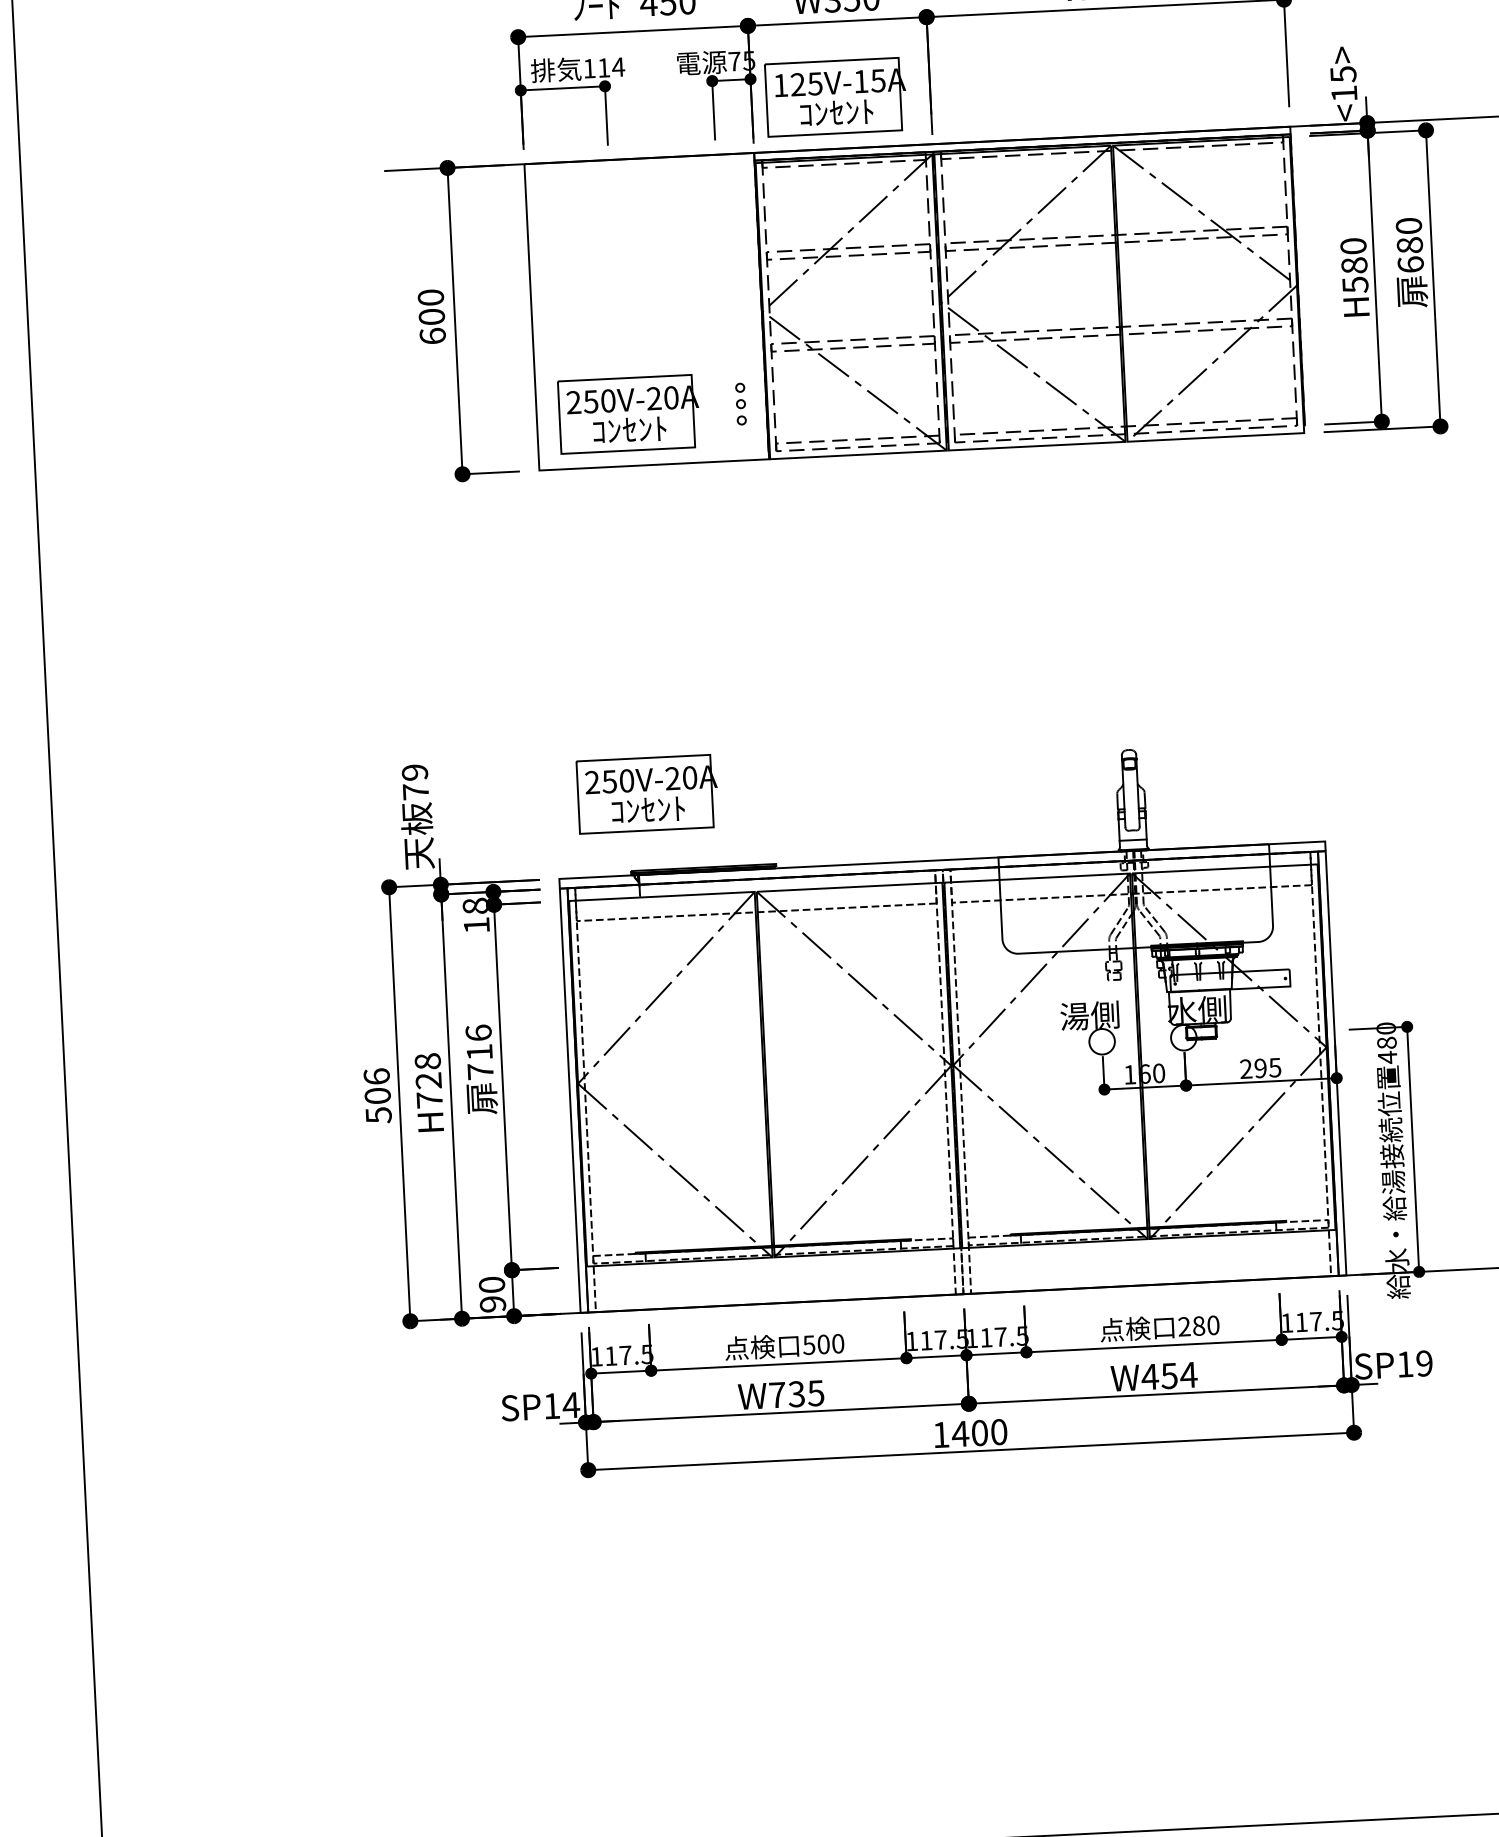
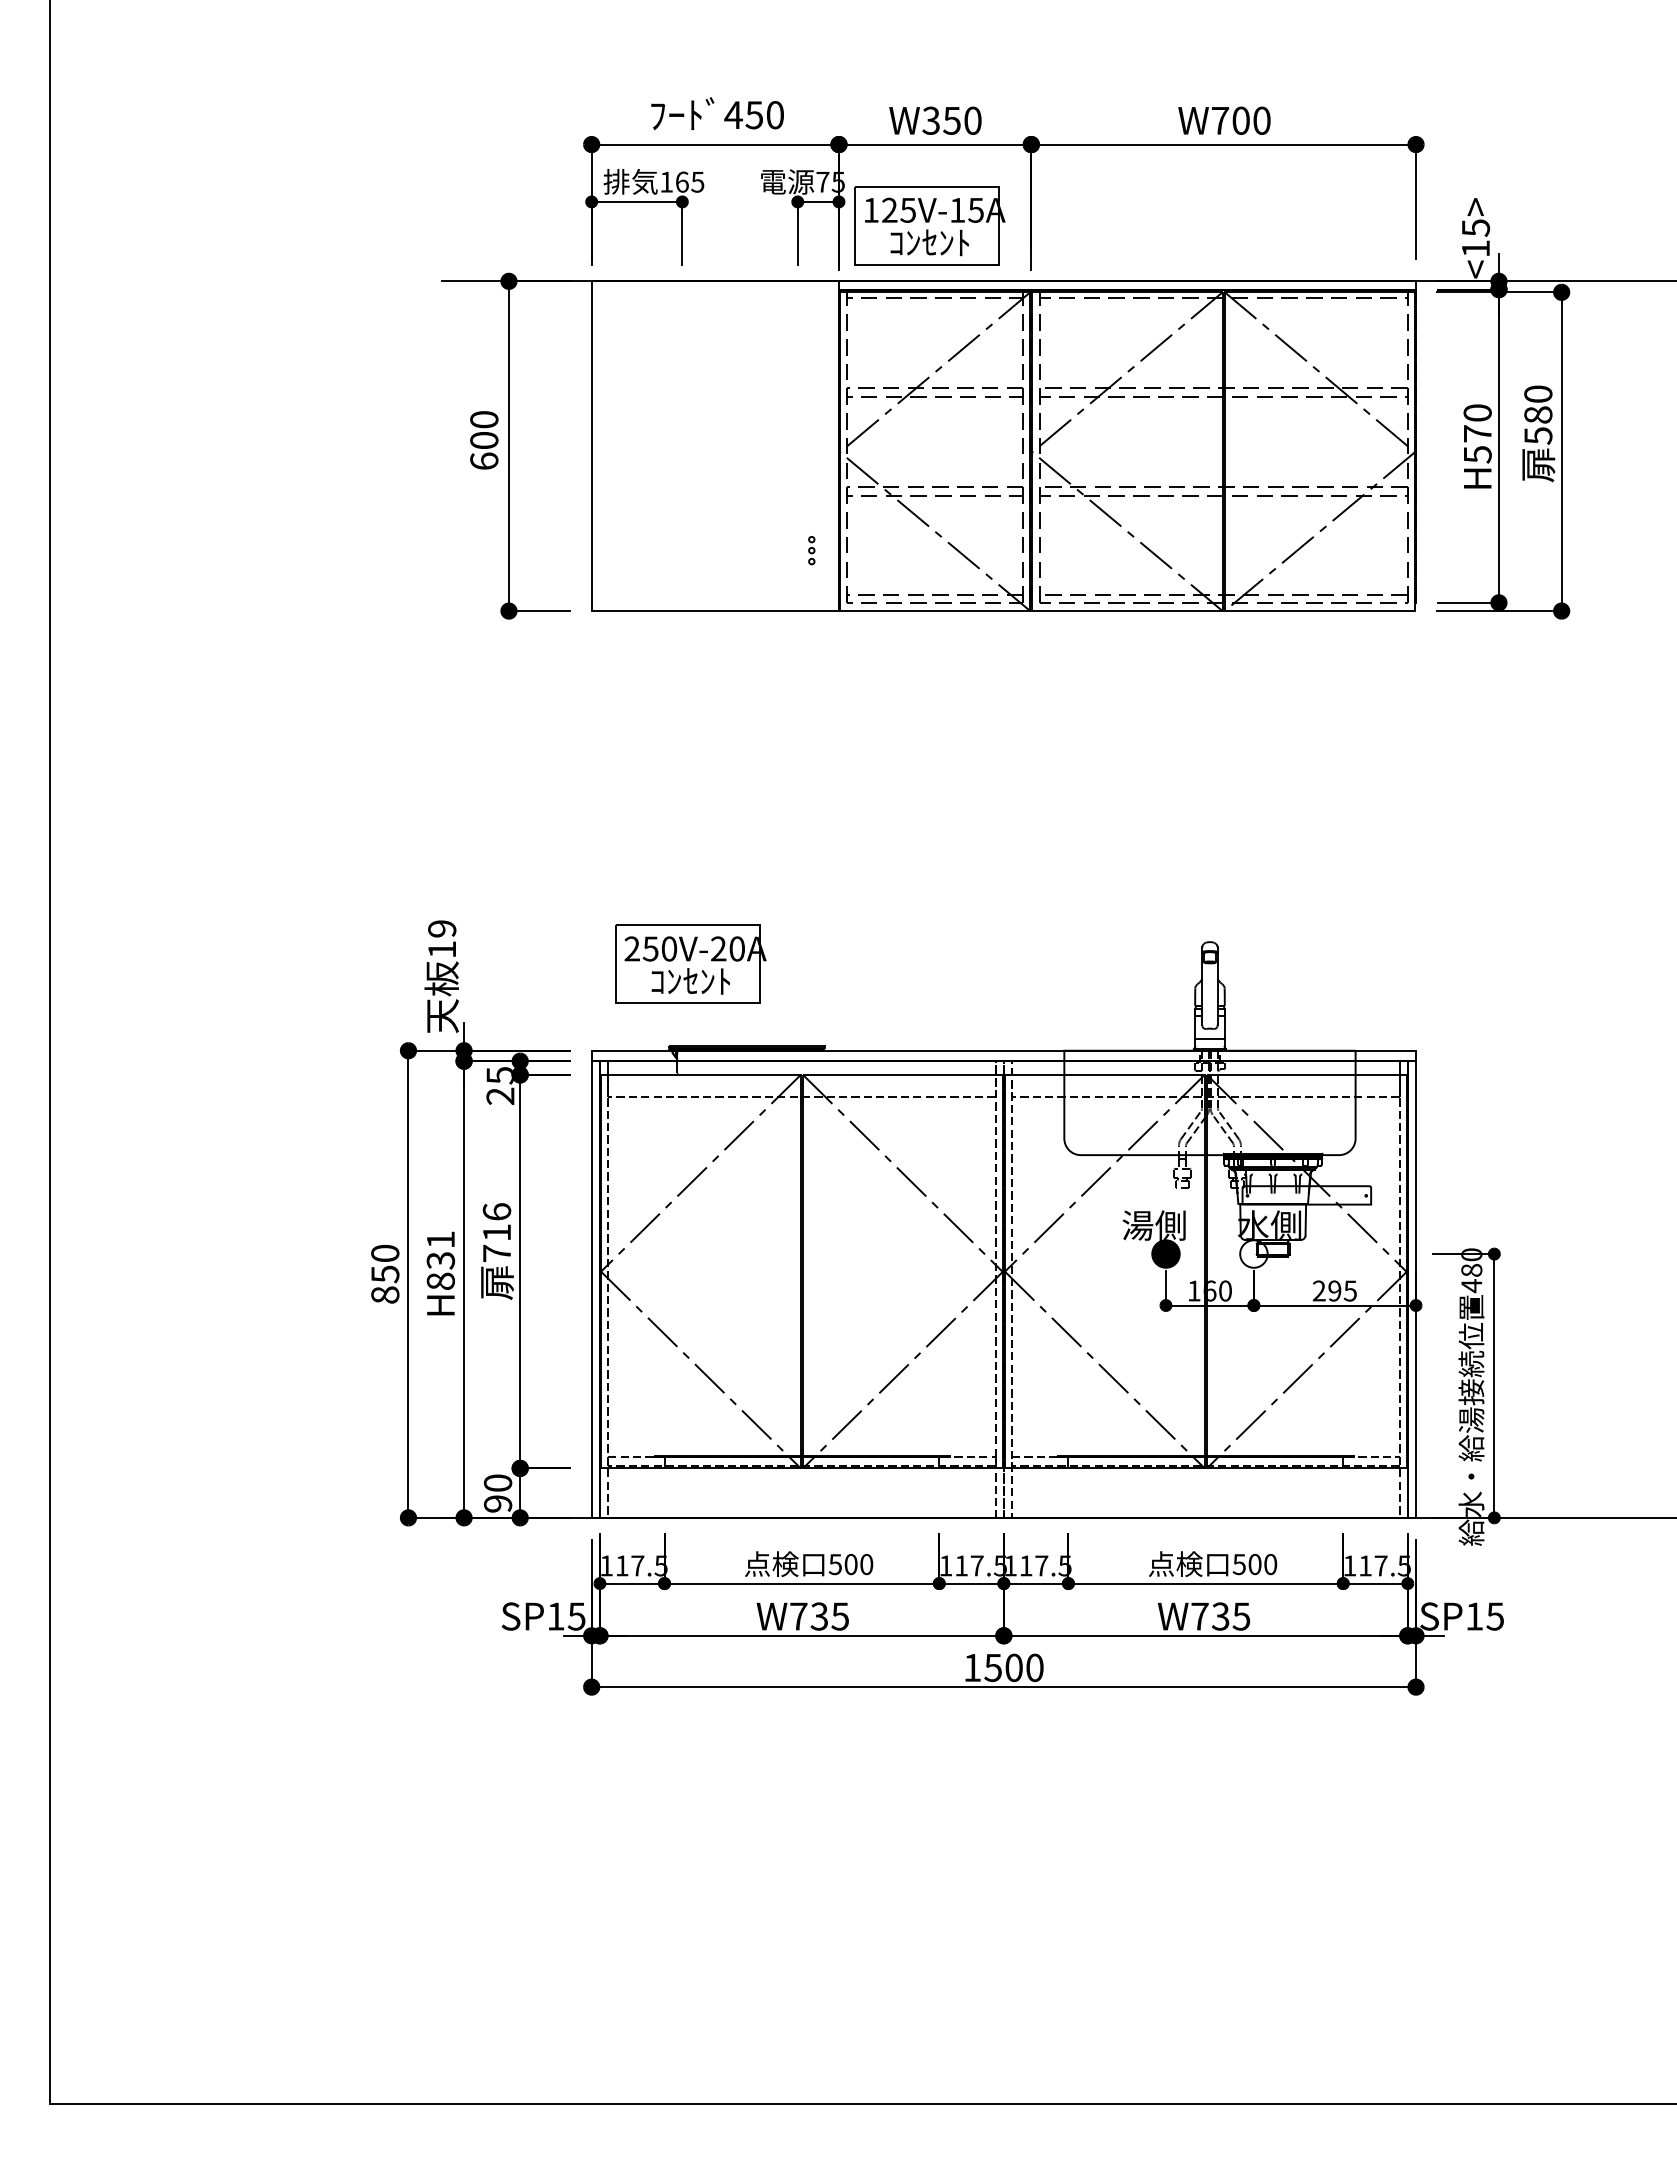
text: (611, 66) -> (690, 181), 114 -> 165
text: (1410, 264) -> (1538, 435), 680 -> 580
text: (1354, 265) -> (1477, 433), H580 -> H570
part: (740, 404) -> (811, 550), size x0.62
part: (628, 413) -> (690, 554), removed
text: (415, 791) -> (441, 949), 79 -> 19
text: (476, 915) -> (500, 1085), 18 -> 25
fill: (1101, 1041) -> (1165, 1253), added
text: (428, 1080) -> (440, 1260), H728 -> H831
text: (377, 1096) -> (385, 1274), 506 -> 850
text: (1191, 1326) -> (1246, 1564), 280 -> 500
text: (1423, 1363) -> (1494, 1616), SP19 -> SP15
text: (1169, 1375) -> (1220, 1616), W454 -> W735
text: (570, 1405) -> (576, 1616), SP14 -> SP15
text: (959, 1434) -> (992, 1668), 1400 -> 1500

